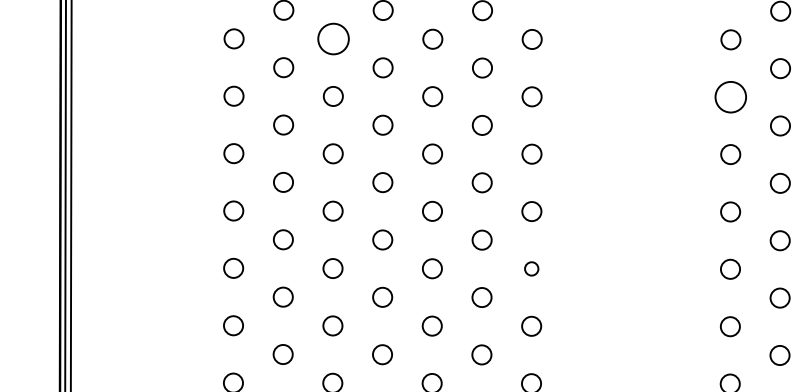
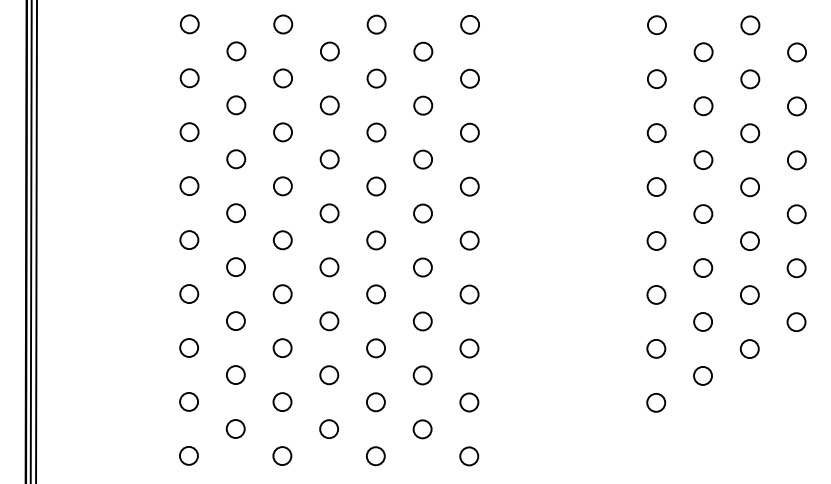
circle: (332, 39) -> (282, 78), size x0.62
circle: (730, 97) -> (656, 133), size x0.62
circle: (531, 268) -> (469, 294), size x1.43

